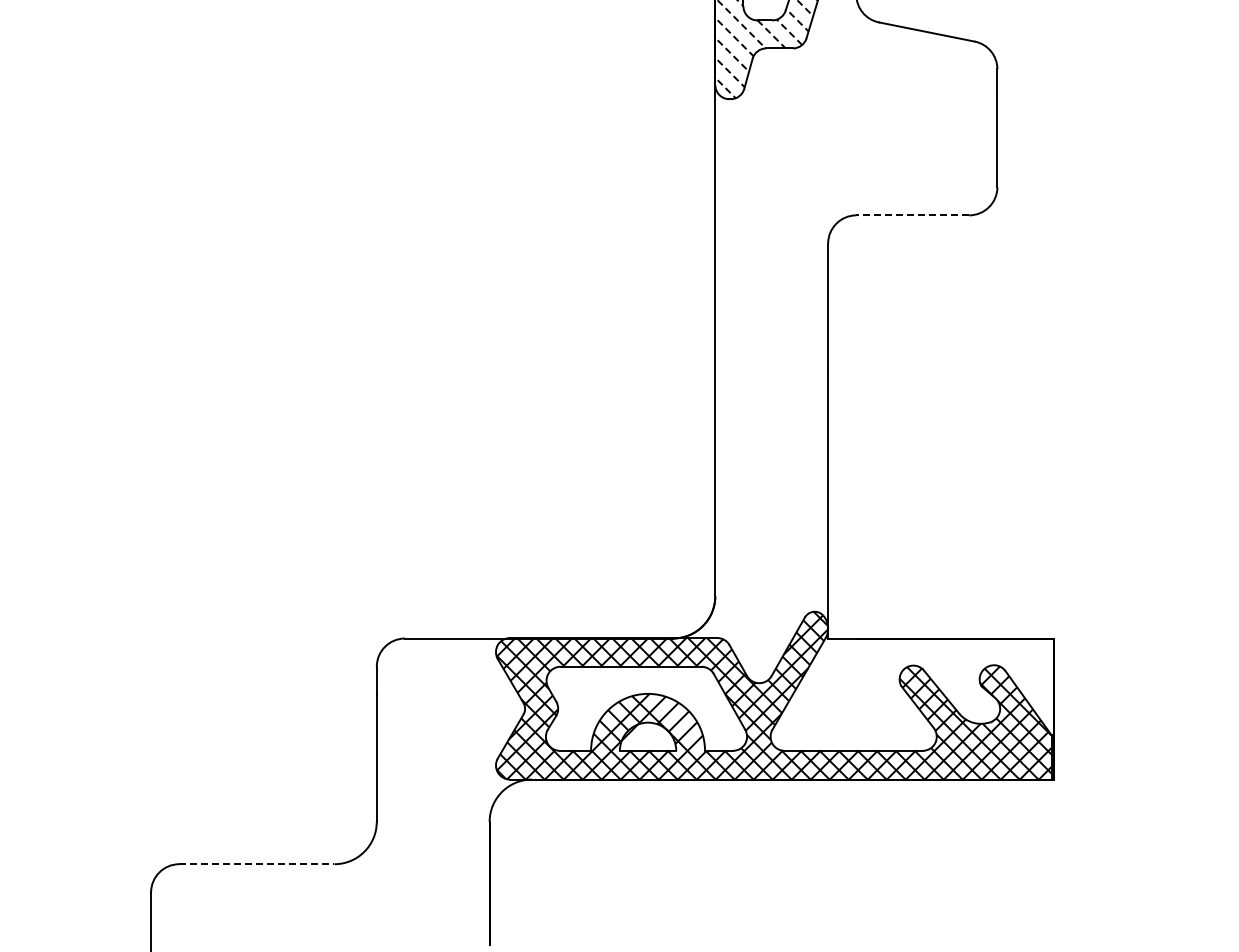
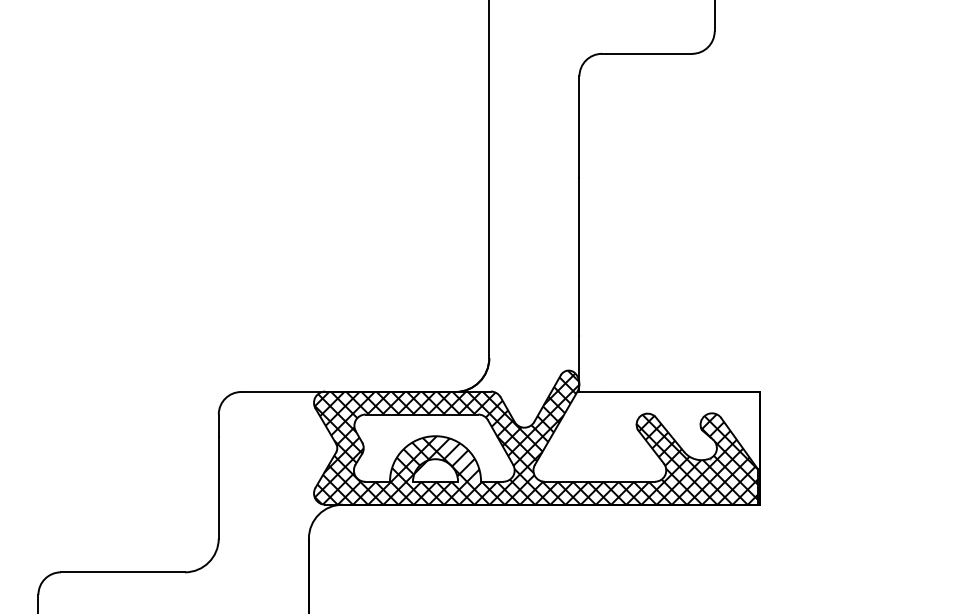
line: (912, 215) -> (646, 53), dashed -> solid
line: (256, 864) -> (122, 572), dashed -> solid

